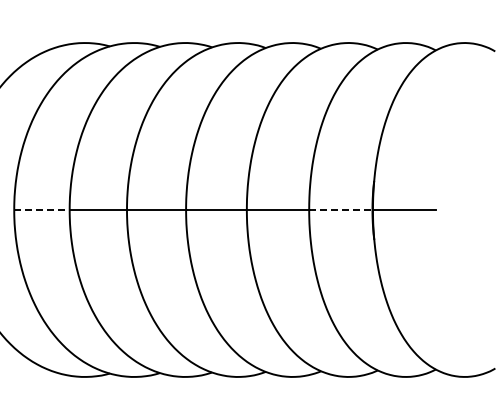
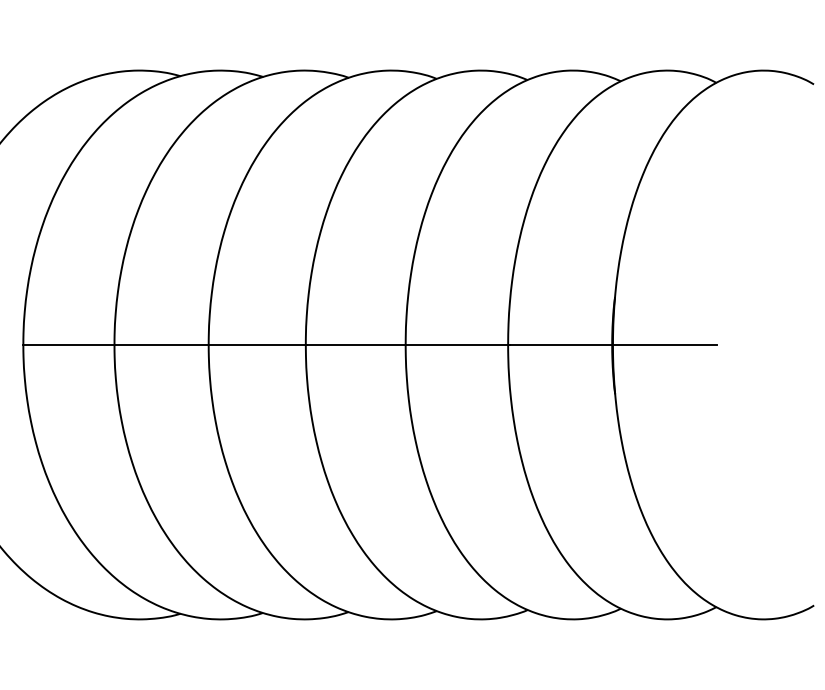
line: (42, 210) -> (69, 345), dashed -> solid
line: (340, 210) -> (559, 345), dashed -> solid

